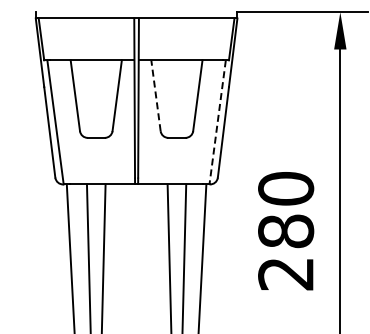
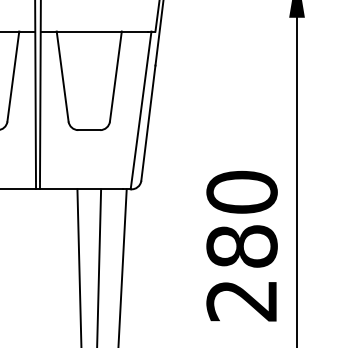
line: (155, 95) -> (62, 76), dashed -> solid
line: (217, 122) -> (140, 110), dashed -> solid
text: (286, 231) -> (242, 246), moved

